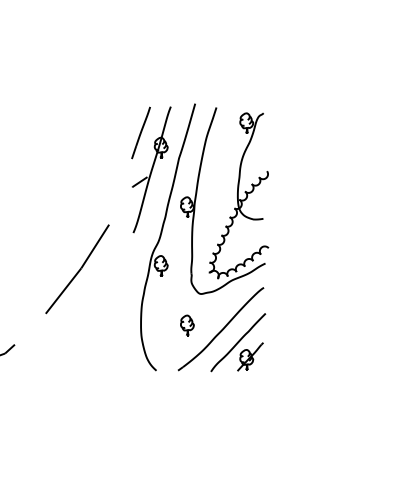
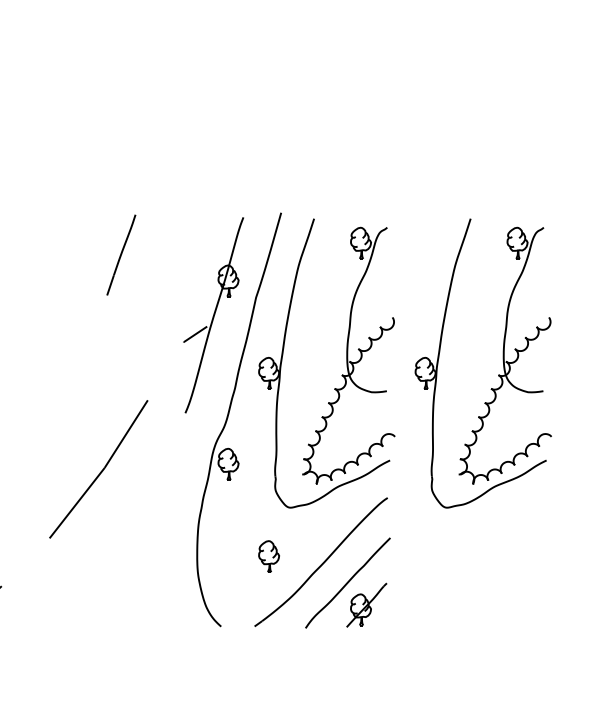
line: (140, 132) -> (120, 254), moved
part: (335, 207) -> (498, 373), added

